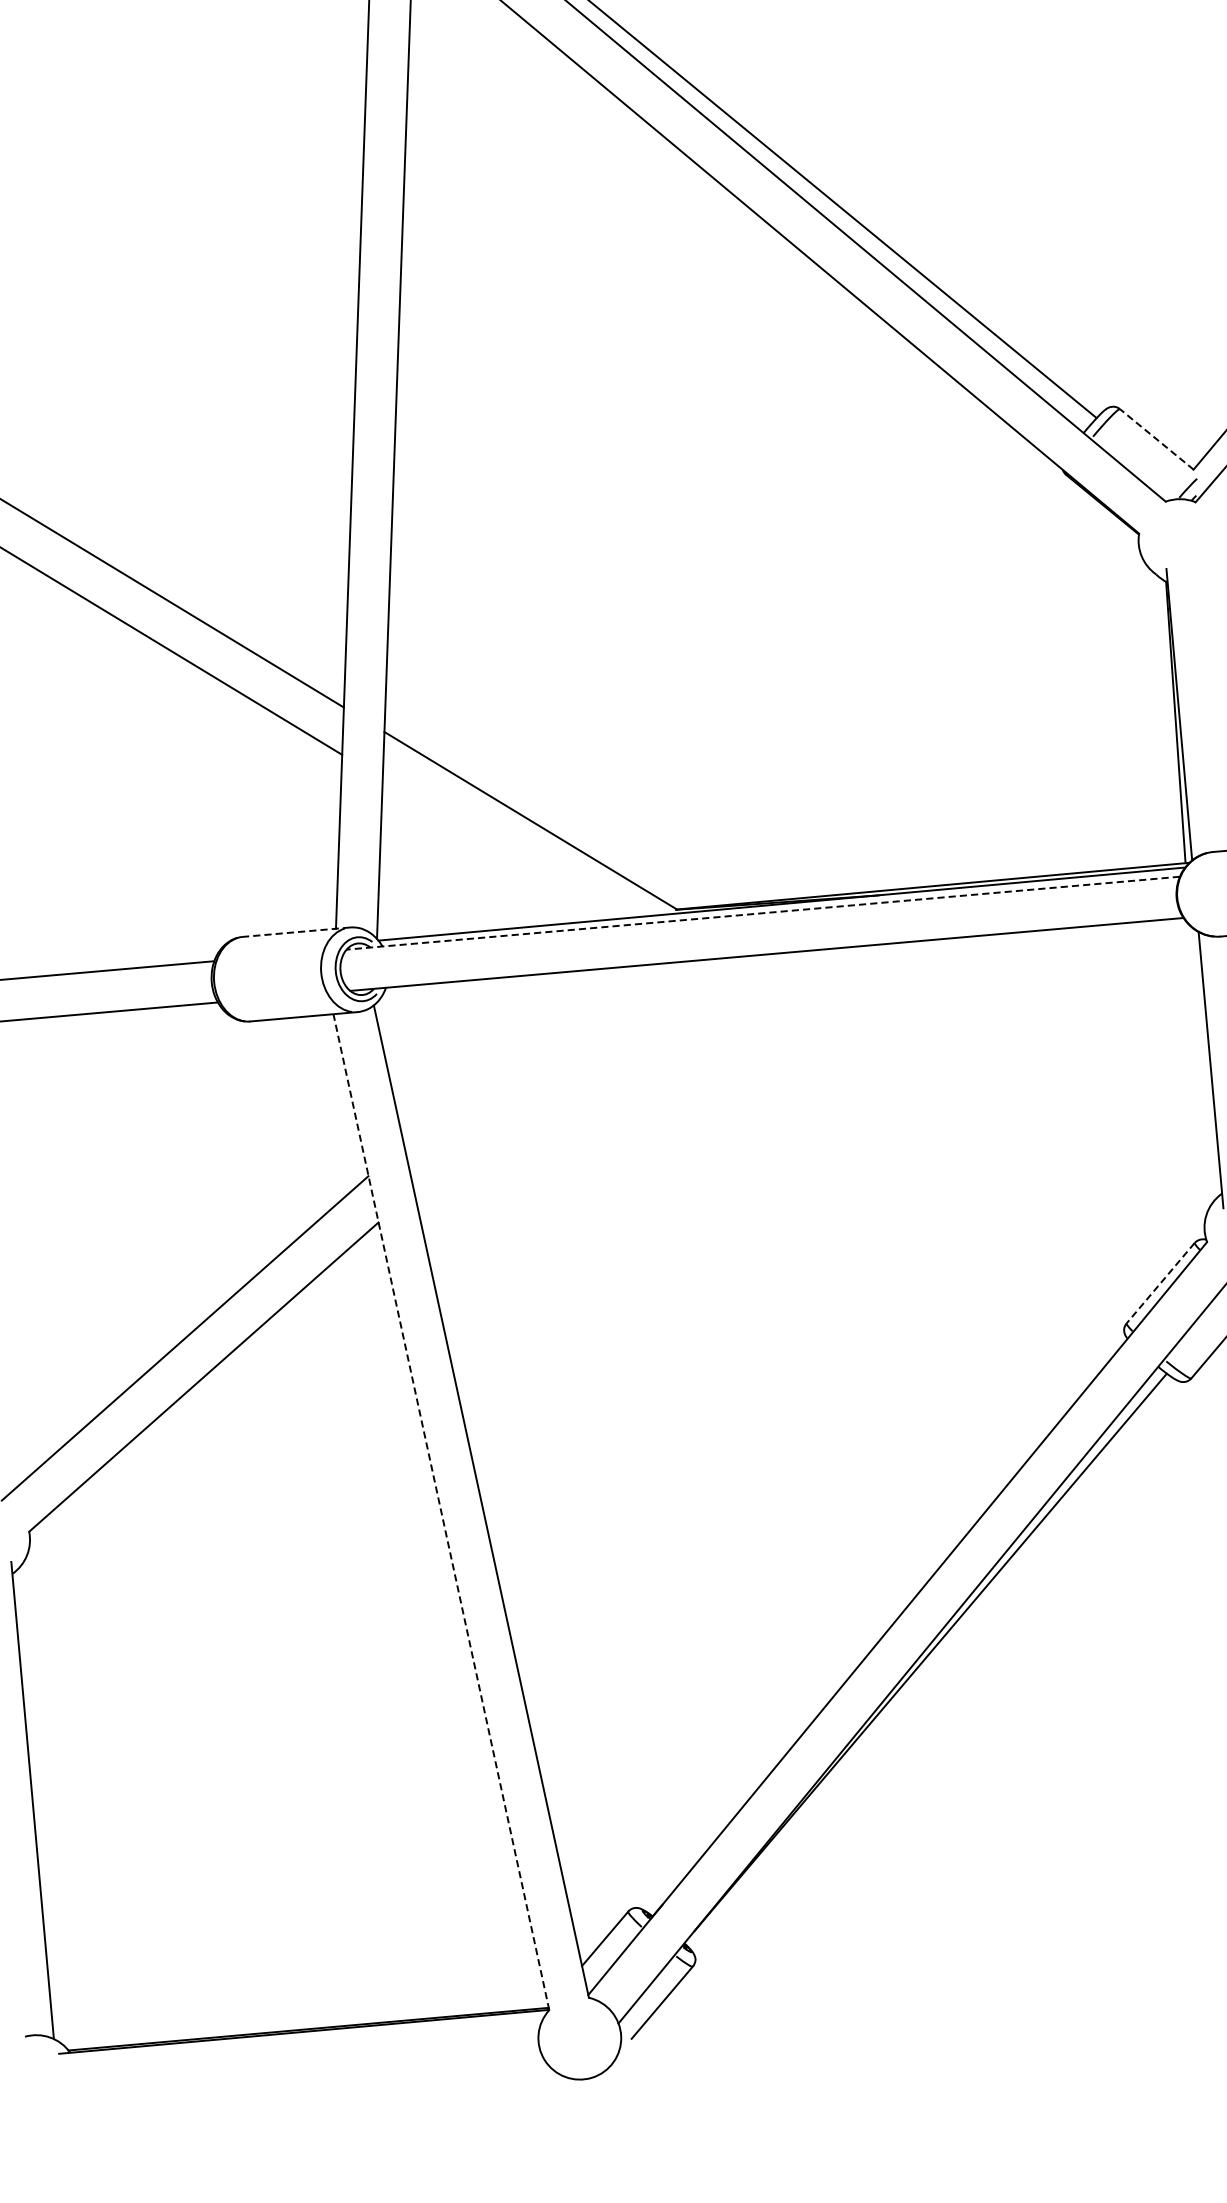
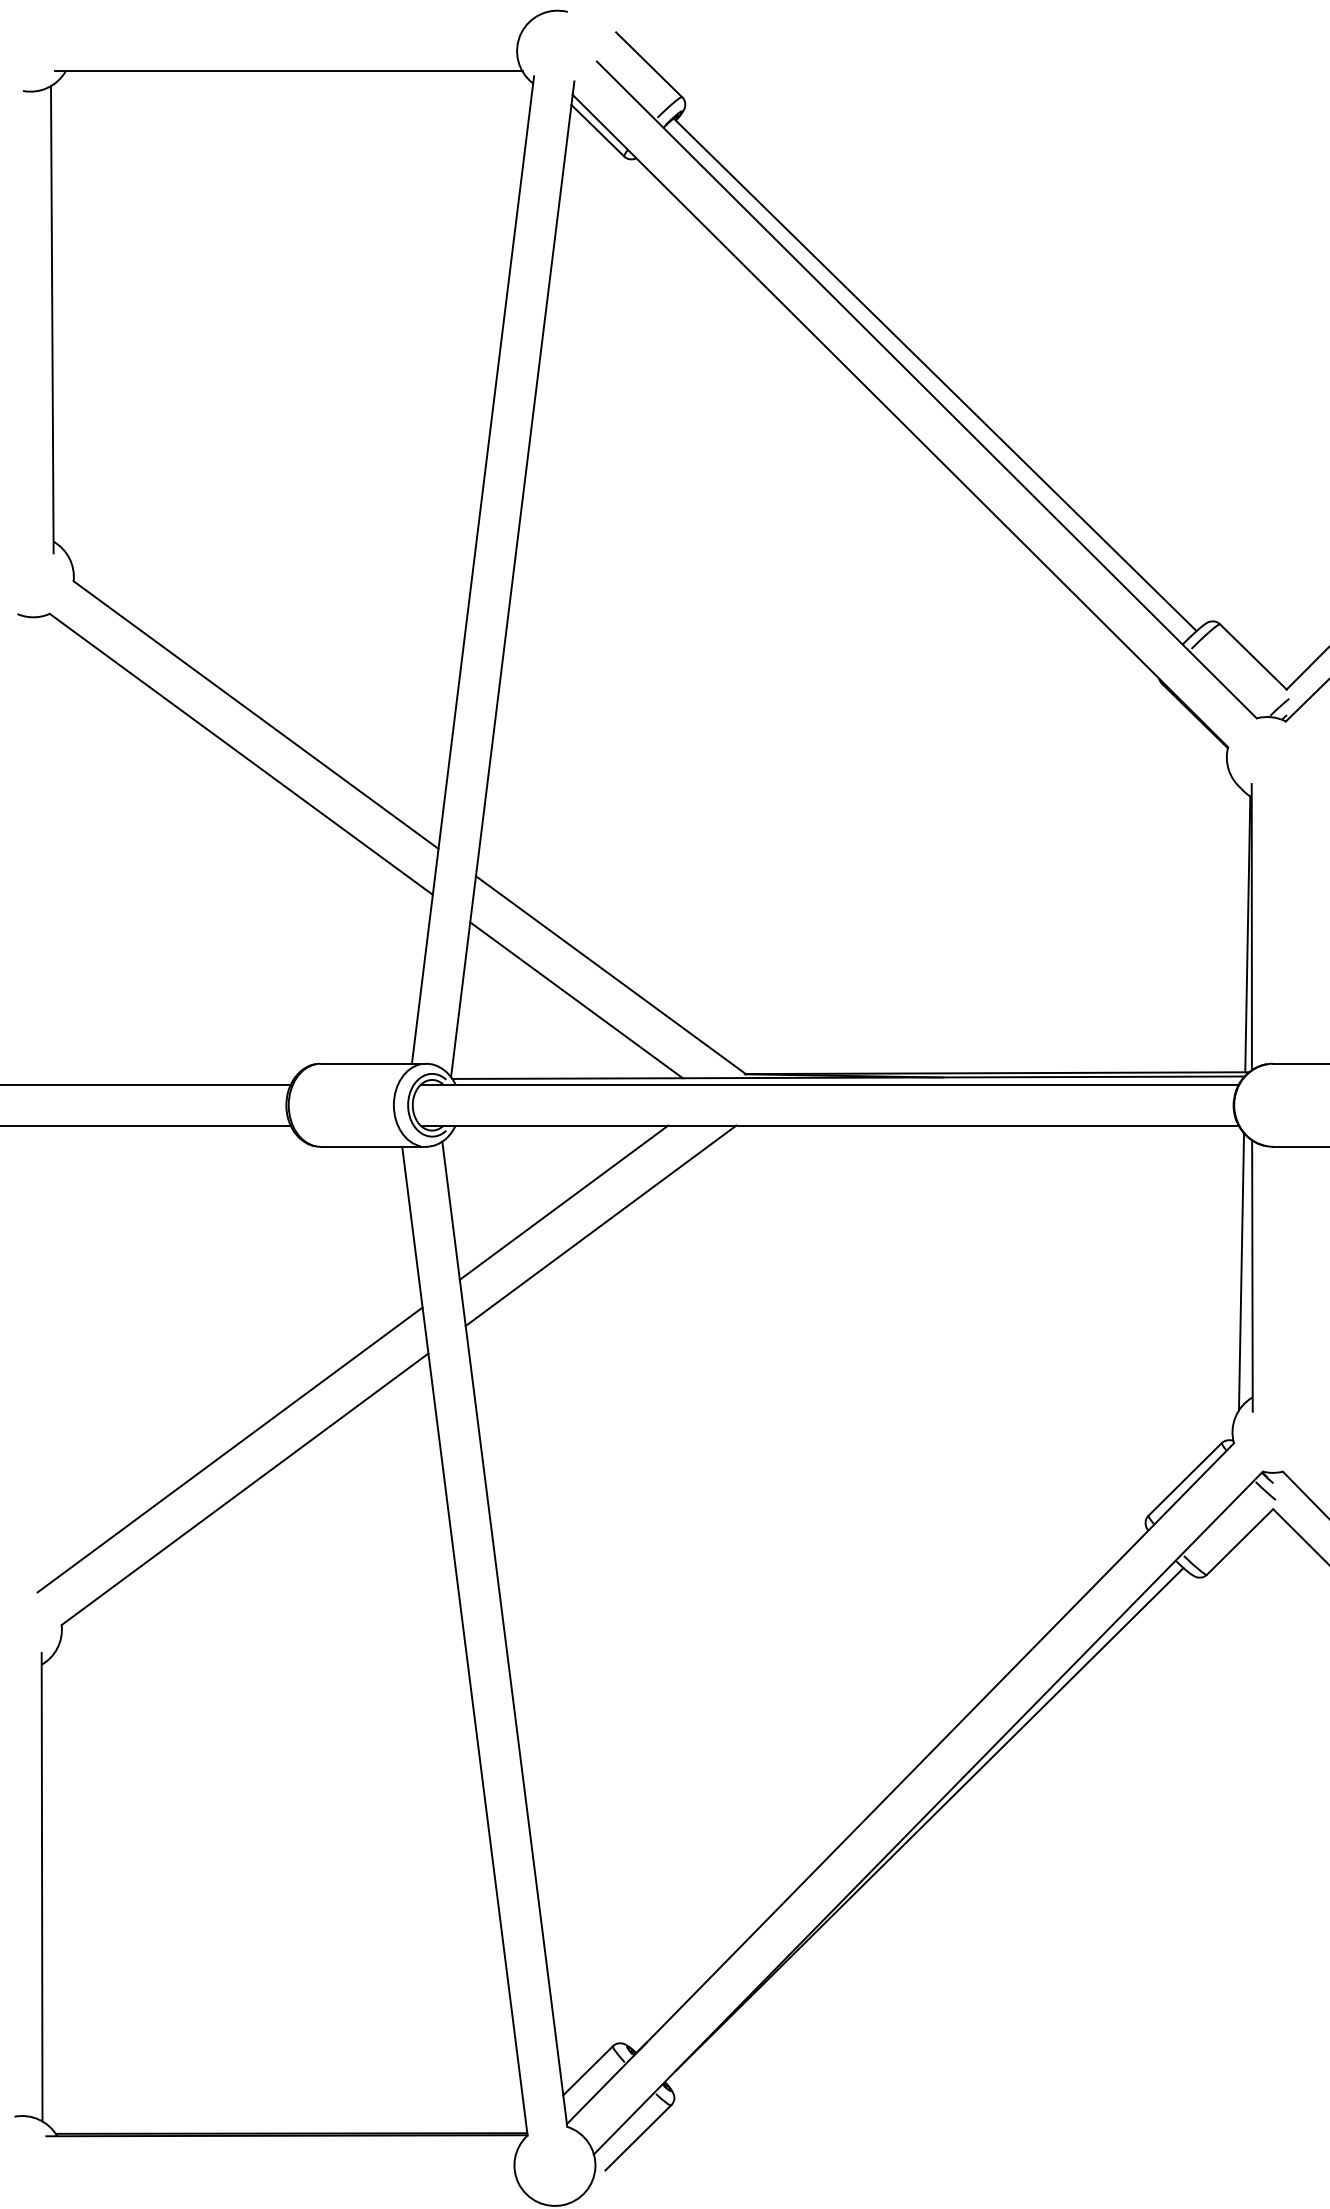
line: (1156, 439) -> (1253, 657), dashed -> solid
line: (497, 849) -> (576, 1000), added
line: (763, 913) -> (829, 1085), dashed -> solid
line: (296, 931) -> (373, 1063), dashed -> solid
line: (502, 1056) -> (563, 1202), added
line: (1199, 1066) -> (1241, 1271), added
line: (542, 1076) -> (600, 1225), added
line: (1159, 1283) -> (1184, 1479), dashed -> solid
line: (440, 1511) -> (464, 1640), dashed -> solid

